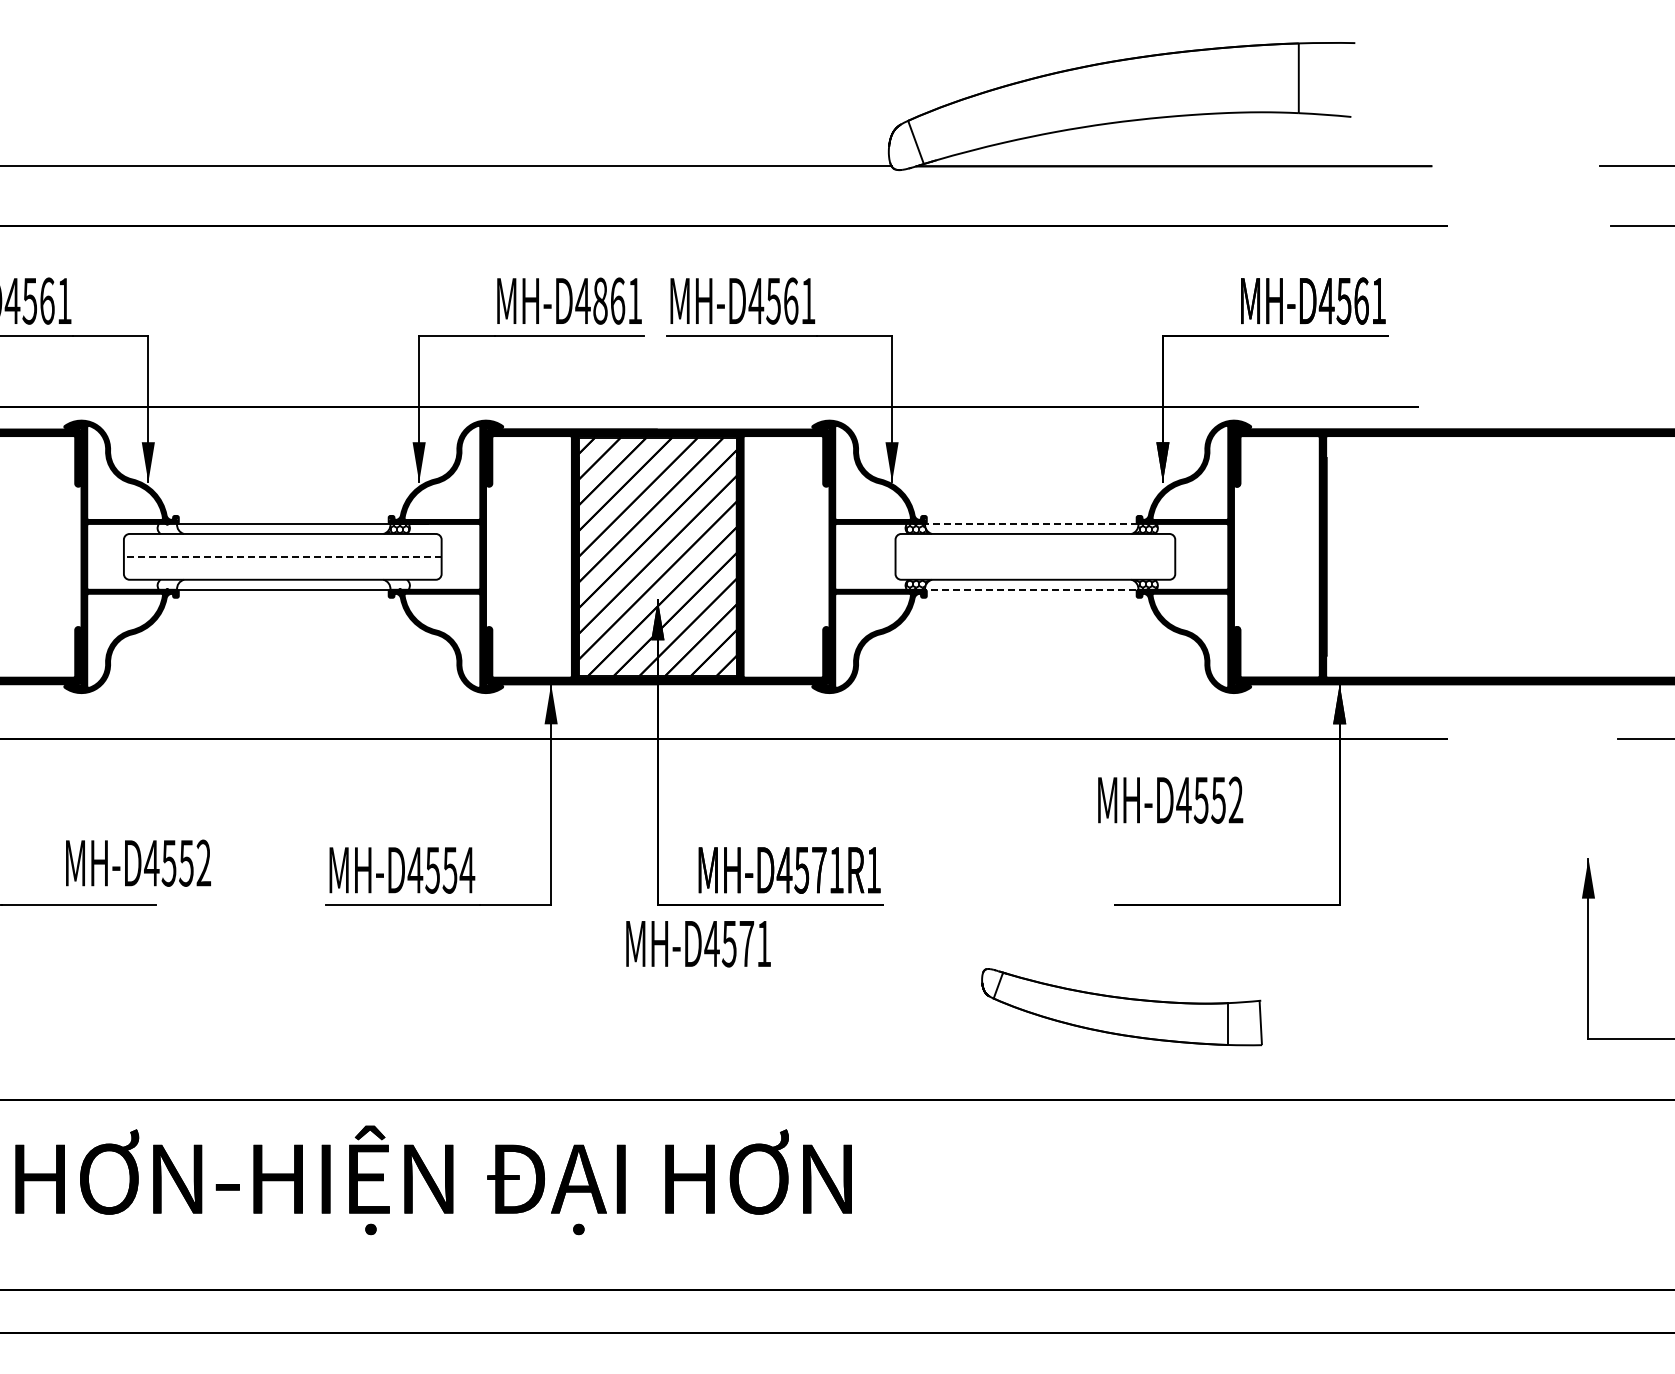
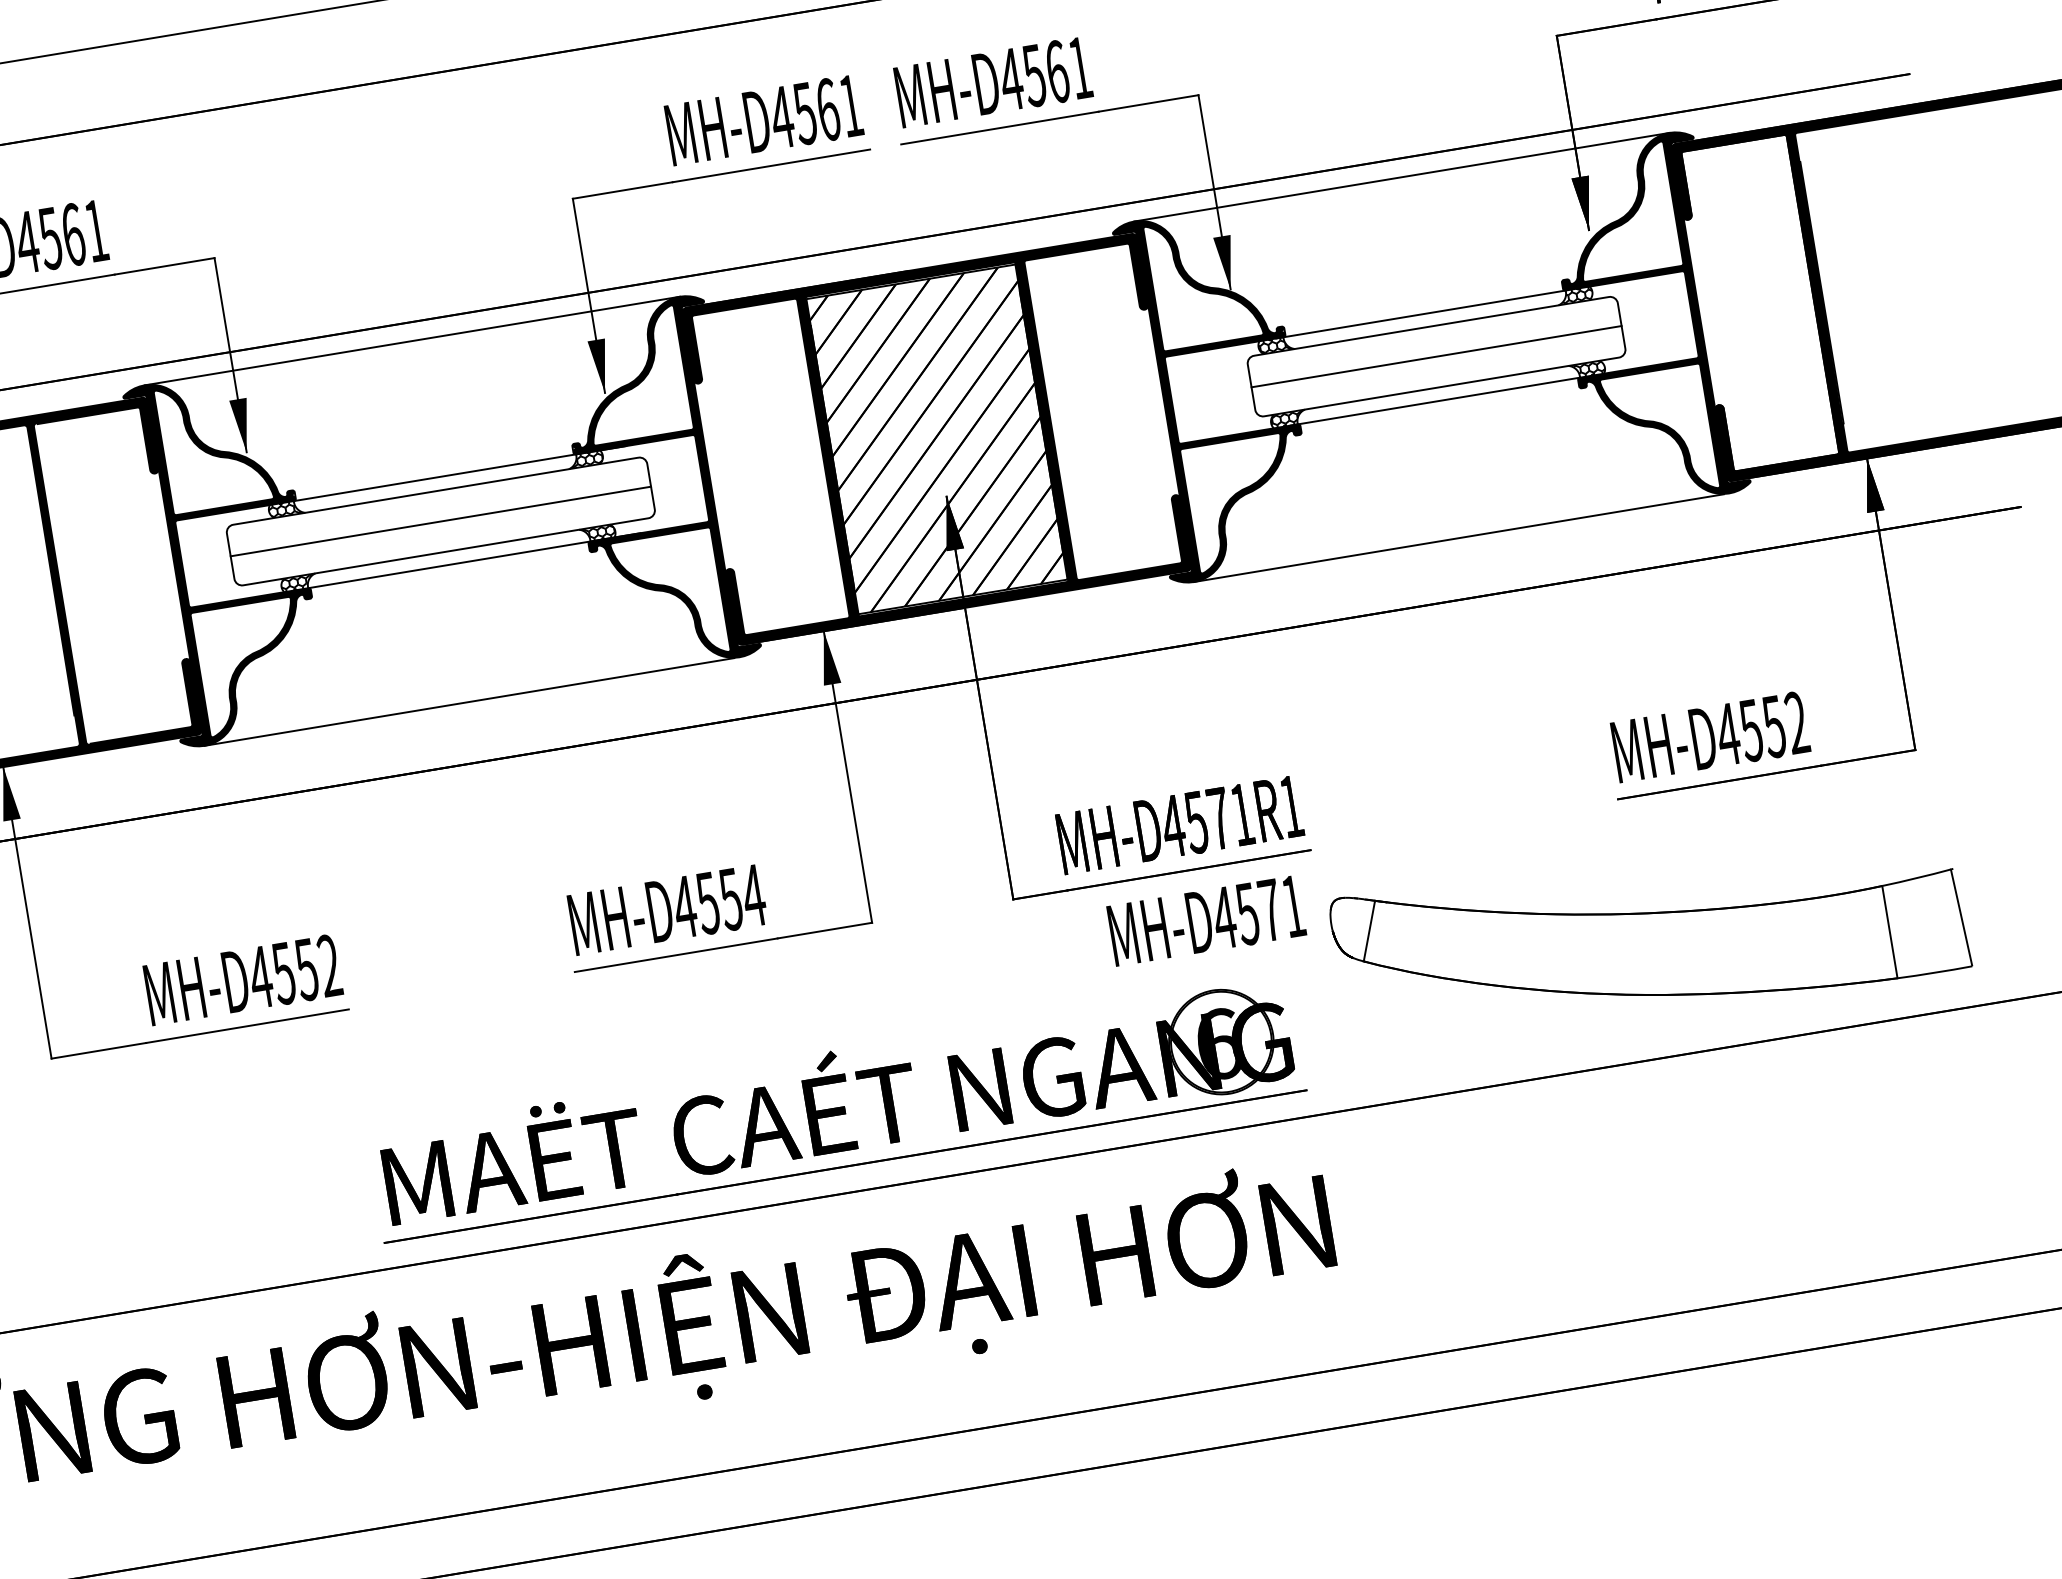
text: (599, 300) -> (803, 112), MH-D4861 -> MH-D4561
line: (283, 420) -> (411, 340), added
line: (1031, 420) -> (1401, 177), added
line: (1028, 523) -> (1420, 314), dashed -> solid
hatch: (168, 528) -> (283, 508), added
line: (282, 556) -> (440, 521), dashed -> solid
line: (1035, 556) -> (1436, 356), added
hatch: (168, 584) -> (295, 583), added
hatch: (397, 584) -> (598, 532), added
line: (1029, 589) -> (1435, 401), dashed -> solid
line: (281, 693) -> (469, 702), added
line: (1029, 693) -> (1458, 538), added
text: (1170, 799) -> (1710, 736), moved
text: (138, 862) -> (243, 979), moved
text: (698, 944) -> (1206, 921), moved
part: (1121, 1006) -> (1648, 932), size x1.67
part: (501, 1037) -> (835, 1109), added

